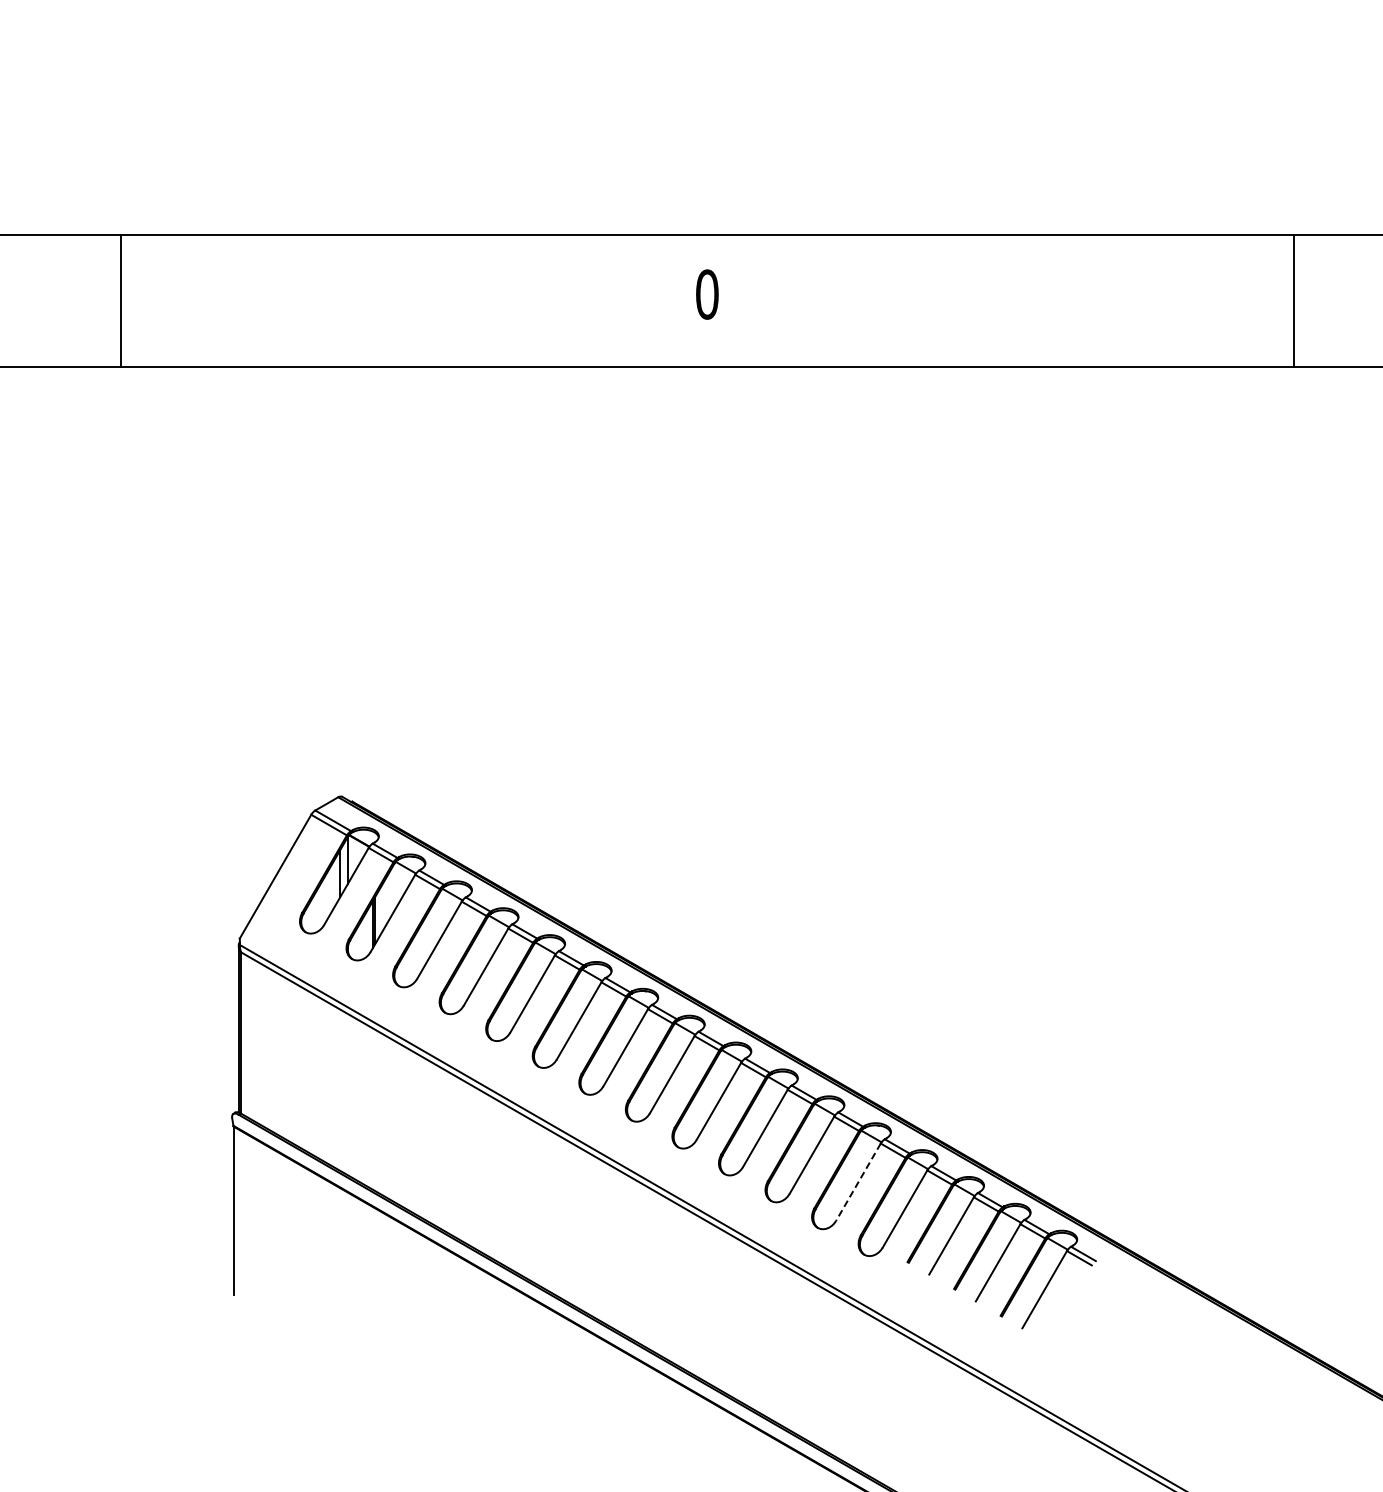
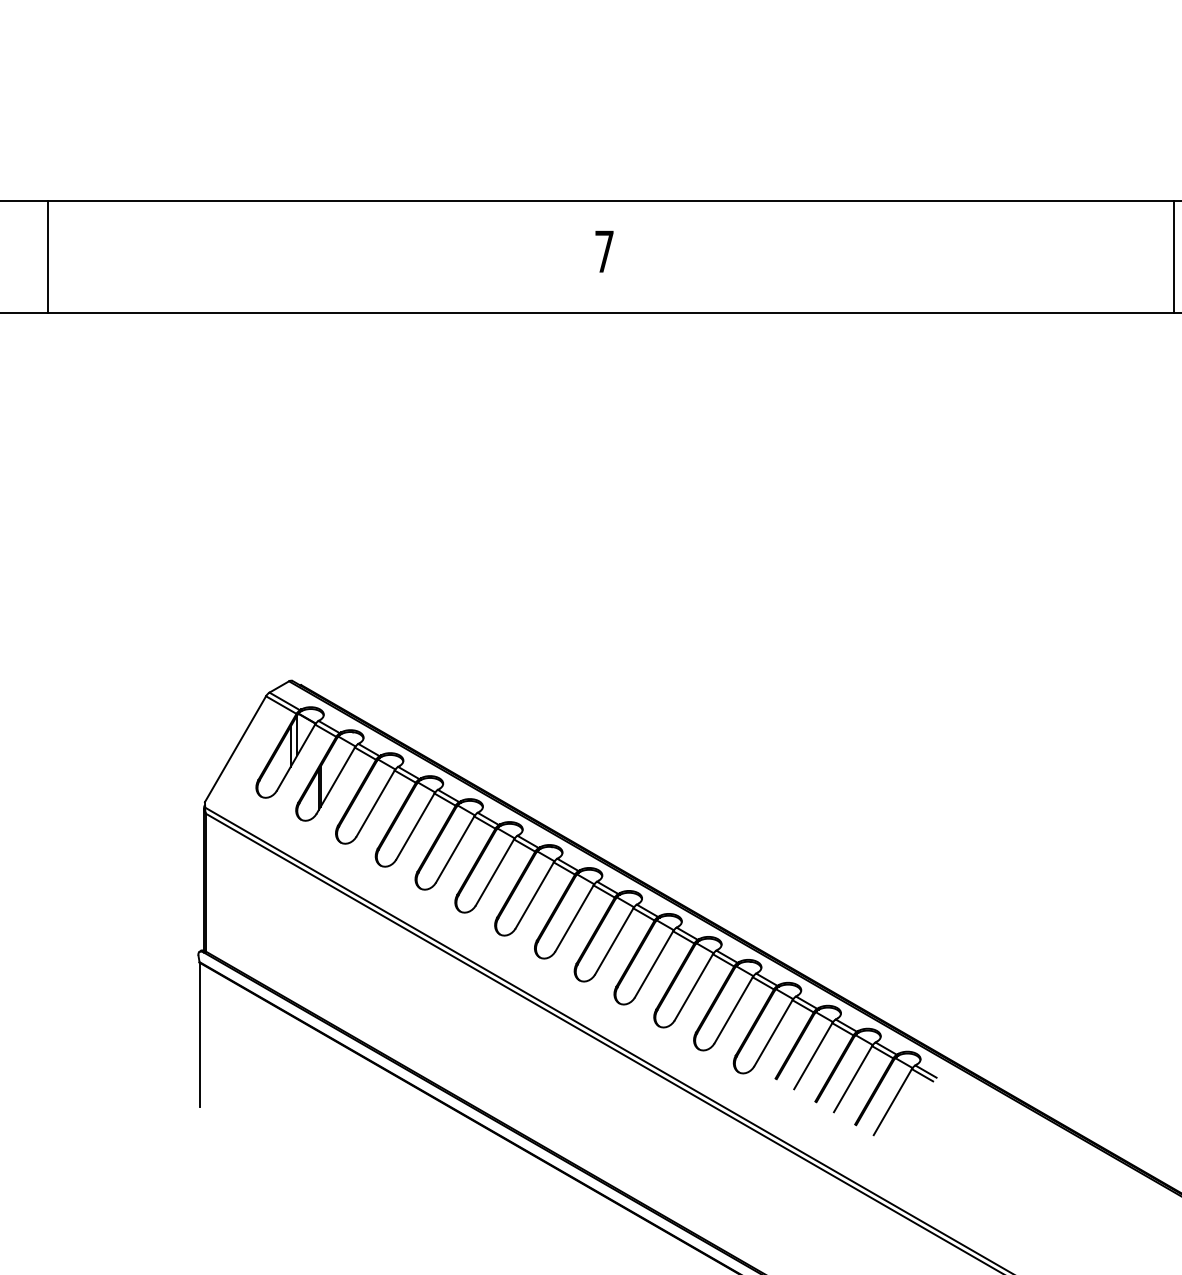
text: (707, 294) -> (604, 251), 0 -> 7
line: (120, 300) -> (48, 256), moved
line: (1294, 300) -> (1173, 256), moved
line: (858, 1182) -> (733, 1010), dashed -> solid

